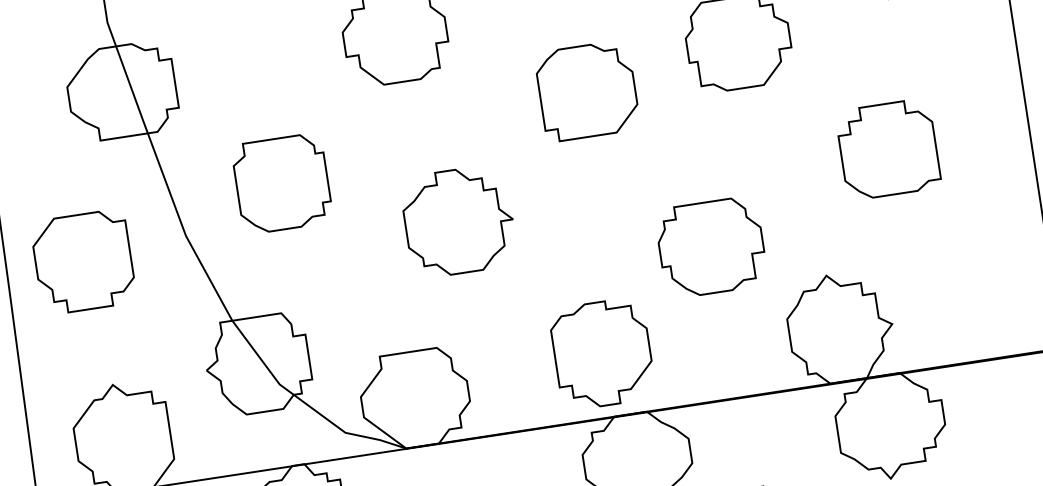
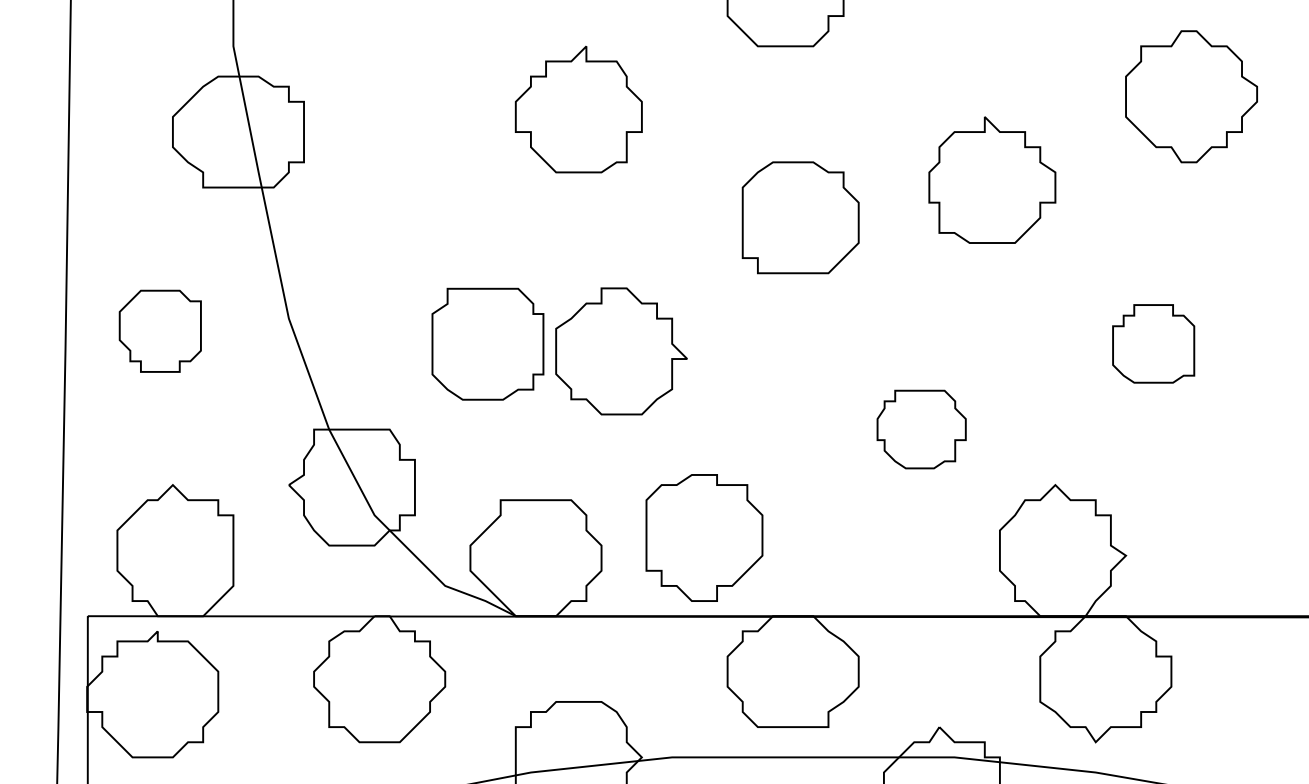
part: (888, 149) -> (1153, 343), size x0.7
part: (281, 183) -> (487, 343), moved
part: (711, 247) -> (921, 429), size x0.7
part: (83, 262) -> (160, 331), size x0.7
part: (602, 353) -> (704, 537), moved

